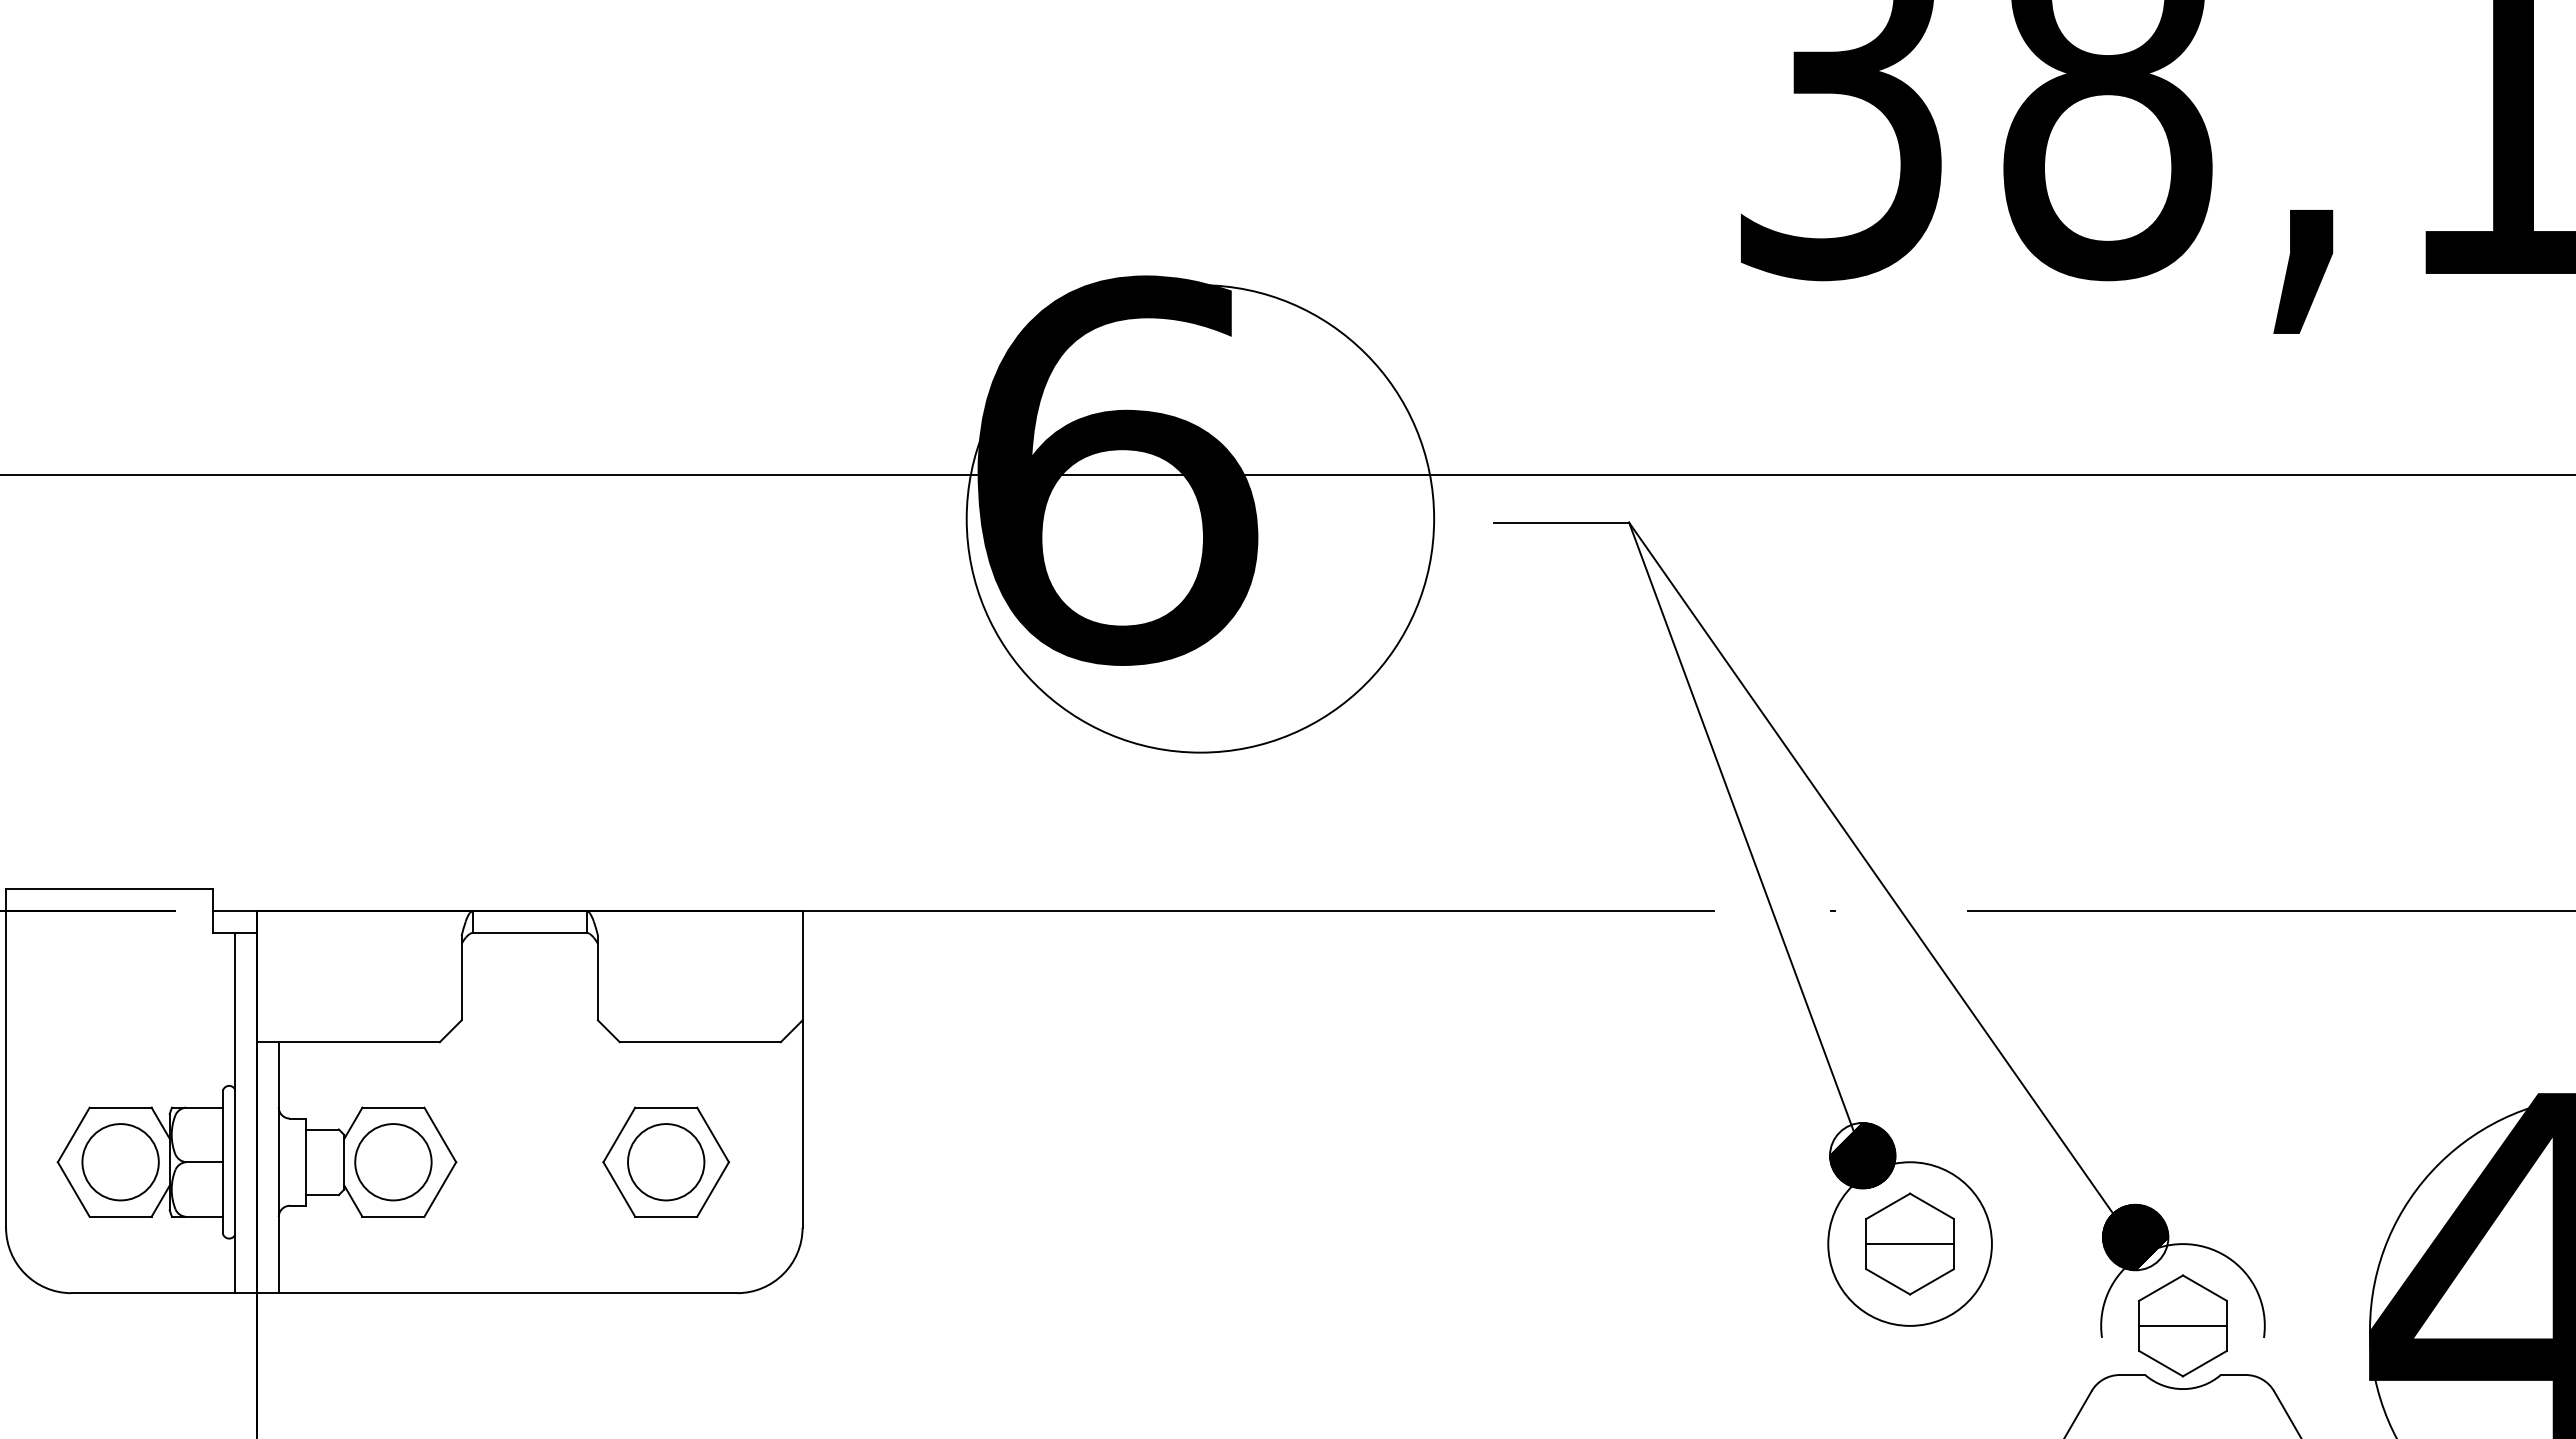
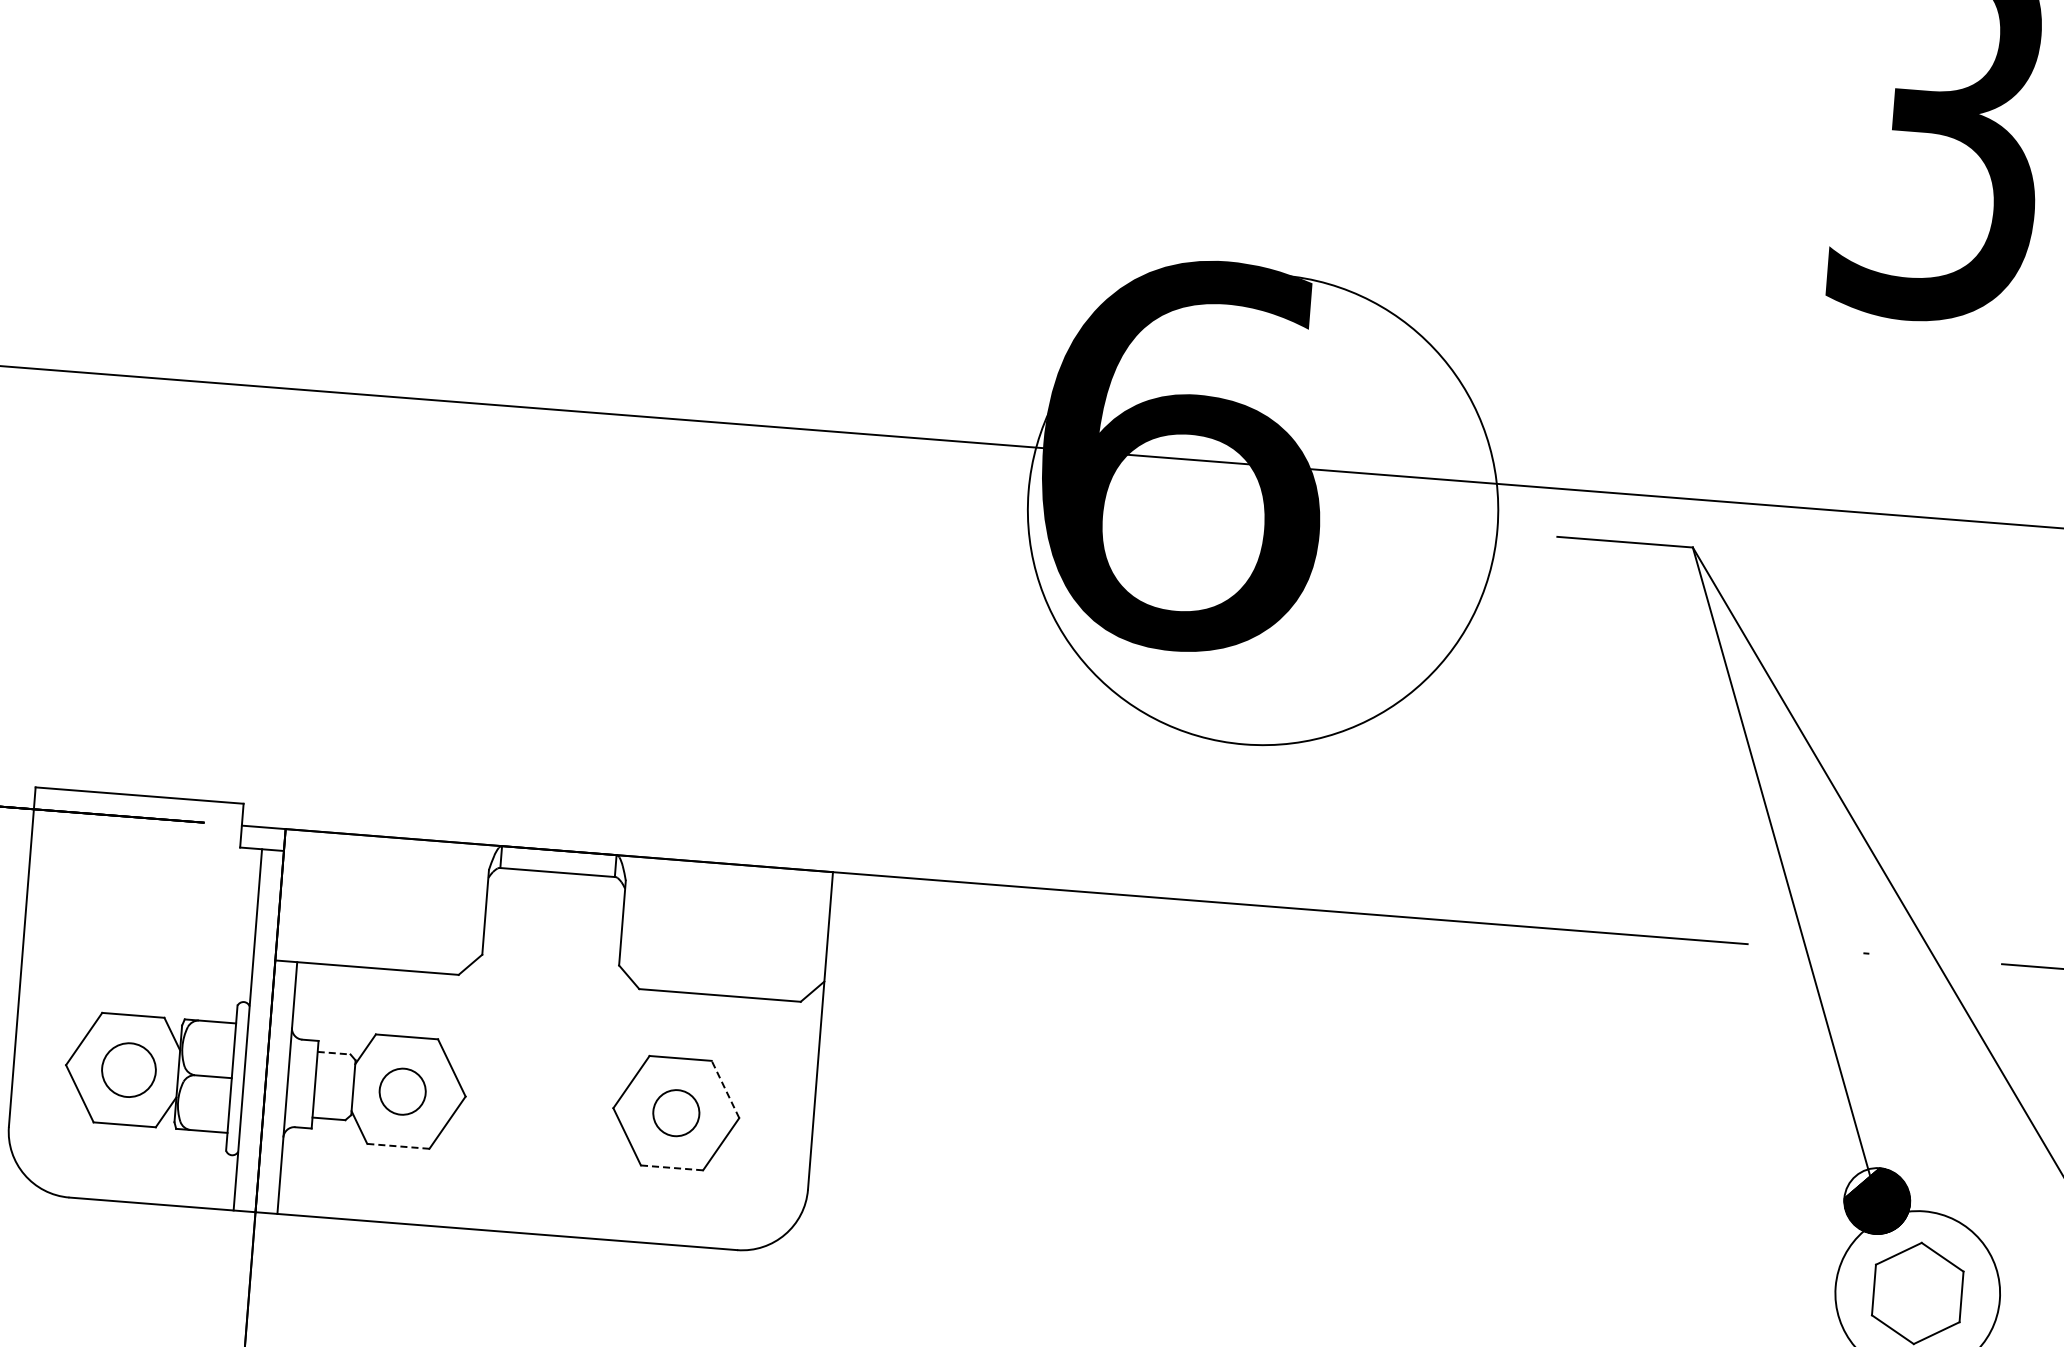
line: (323, 1129) -> (335, 1053), solid -> dashed
line: (713, 1134) -> (725, 1089), solid -> dashed
circle: (120, 1162) -> (128, 1070), size x0.7
circle: (393, 1162) -> (402, 1091), size x0.6
circle: (666, 1162) -> (676, 1113), size x0.6
line: (393, 1216) -> (398, 1146), solid -> dashed
line: (666, 1216) -> (672, 1167), solid -> dashed
line: (1909, 1244) -> (1917, 1293), removed

